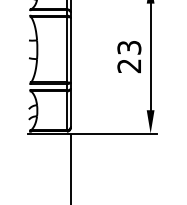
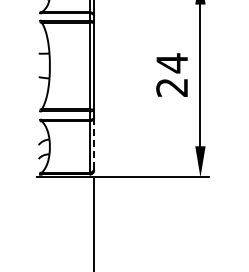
text: (129, 47) -> (172, 63), 23 -> 24
line: (70, 108) -> (94, 143), solid -> dashed

